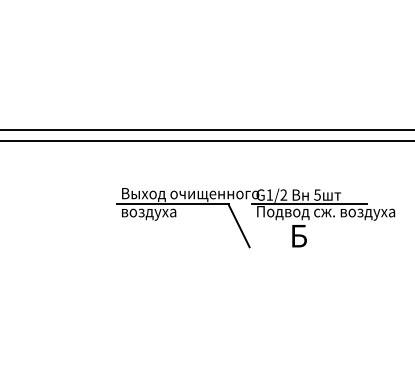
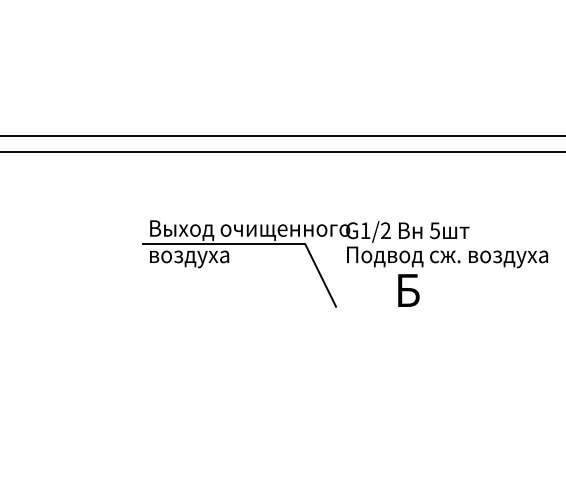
line: (309, 204) -> (423, 244), removed

